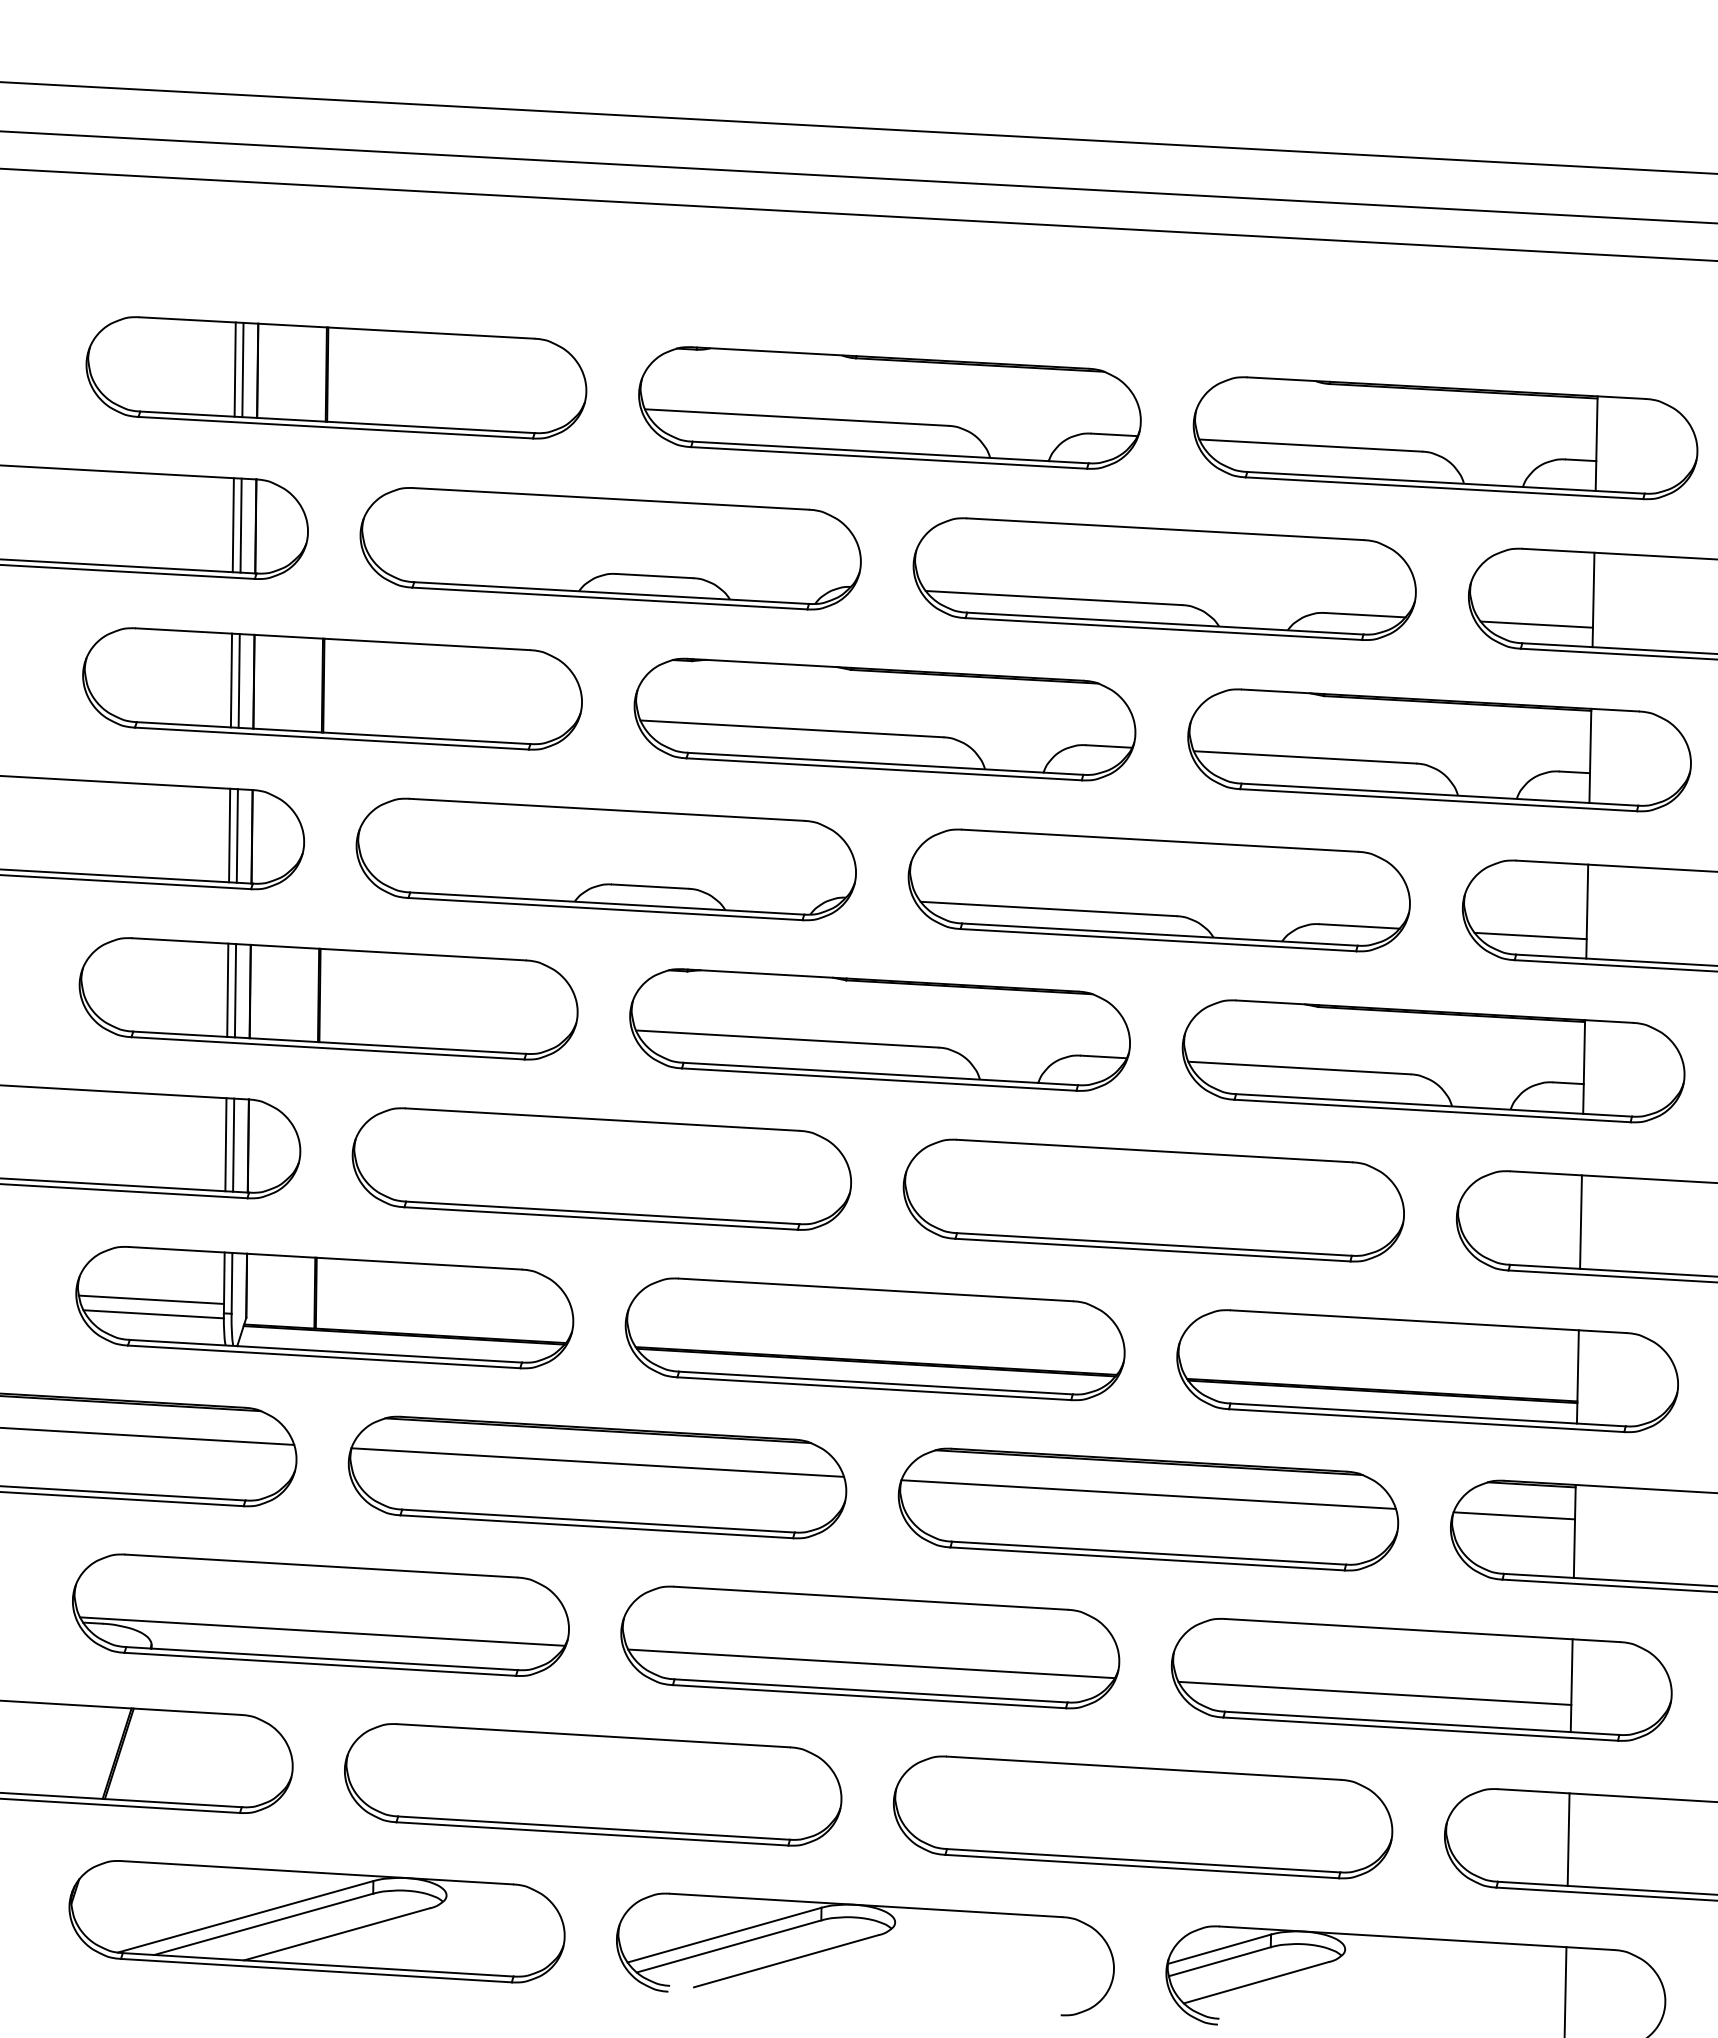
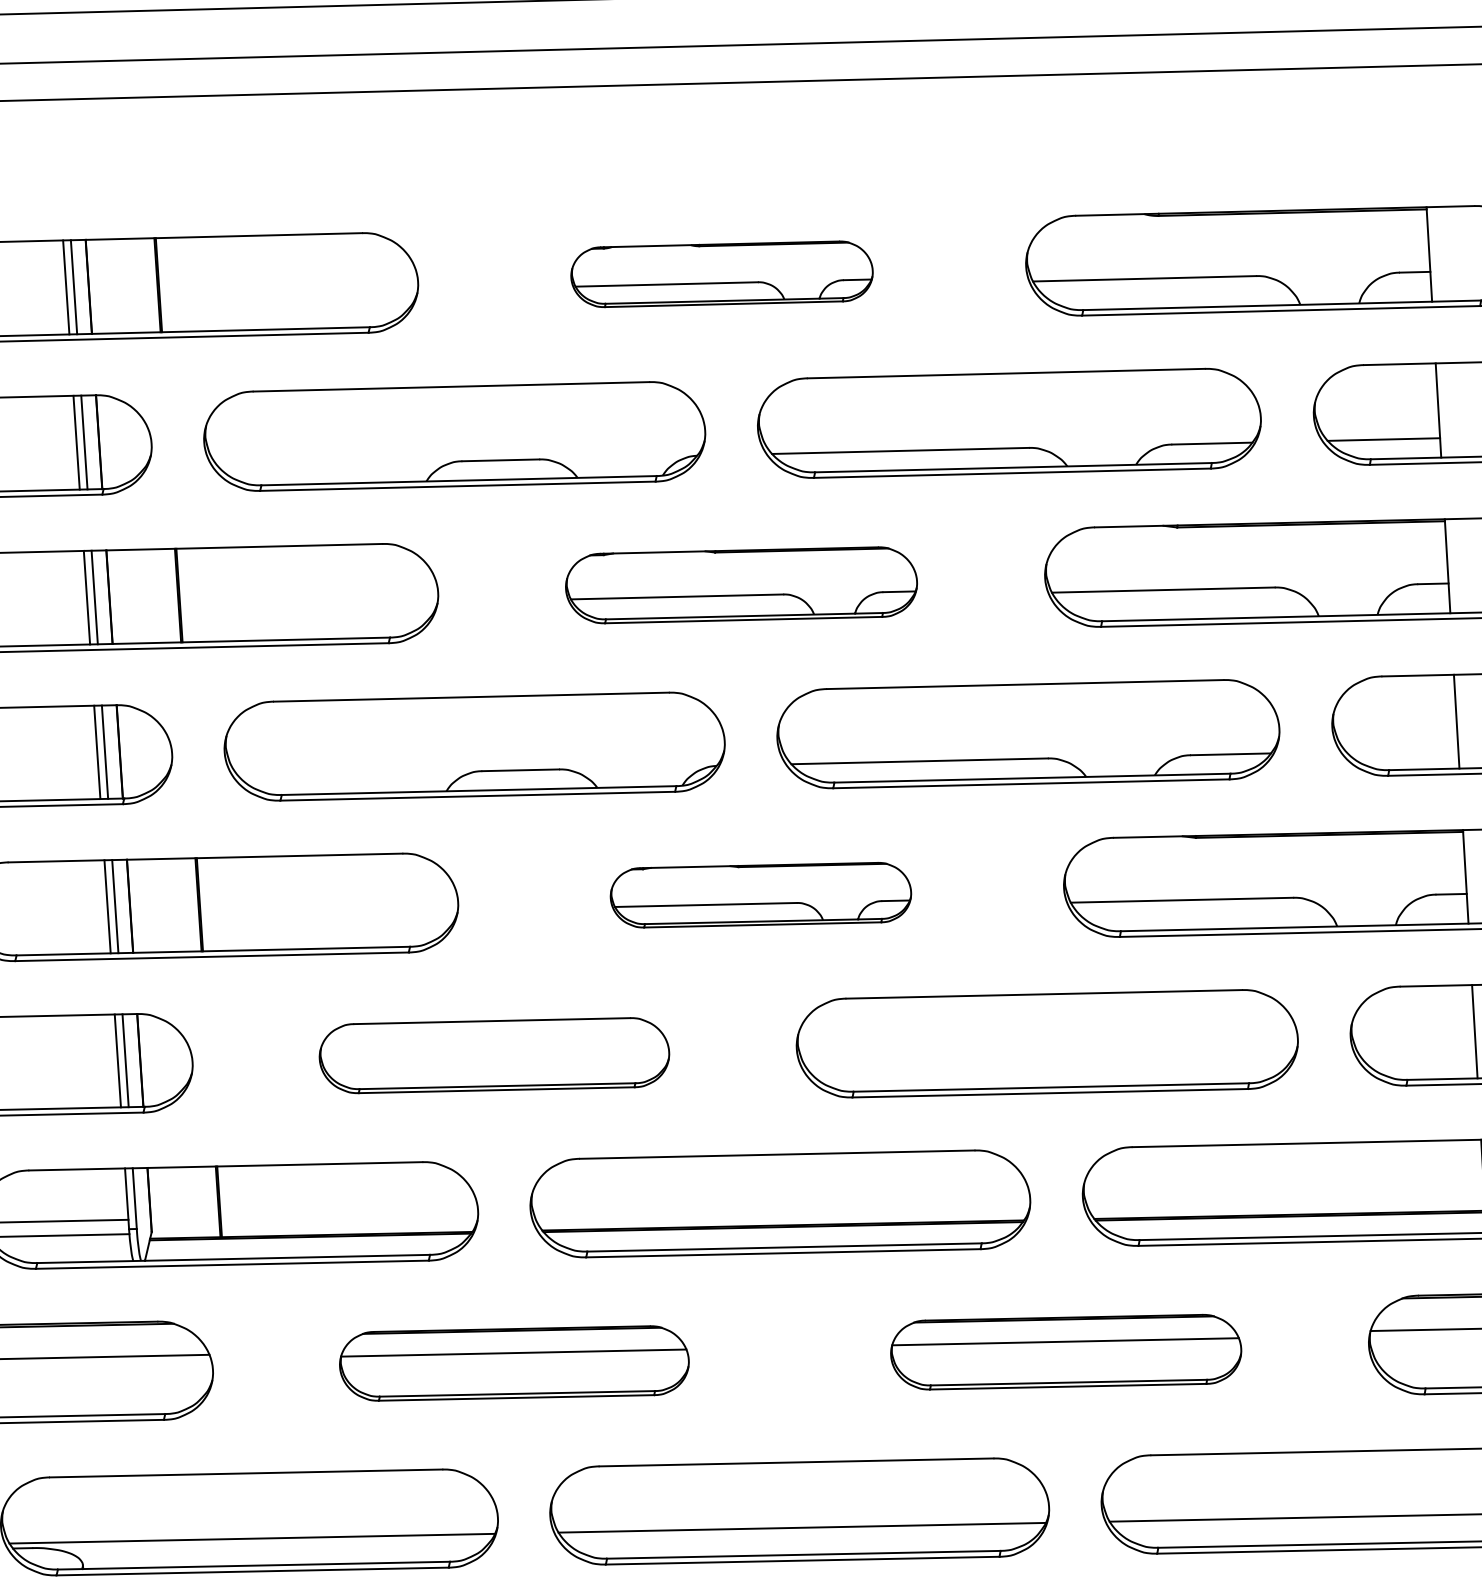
part: (889, 407) -> (721, 273), size x0.6
part: (884, 719) -> (741, 585), size x0.7
line: (1530, 935) -> (1401, 749), removed
part: (879, 1029) -> (760, 894), size x0.6
part: (601, 1168) -> (494, 1055), size x0.7
part: (597, 1477) -> (514, 1363), size x0.7
part: (1148, 1509) -> (1066, 1352), size x0.7

